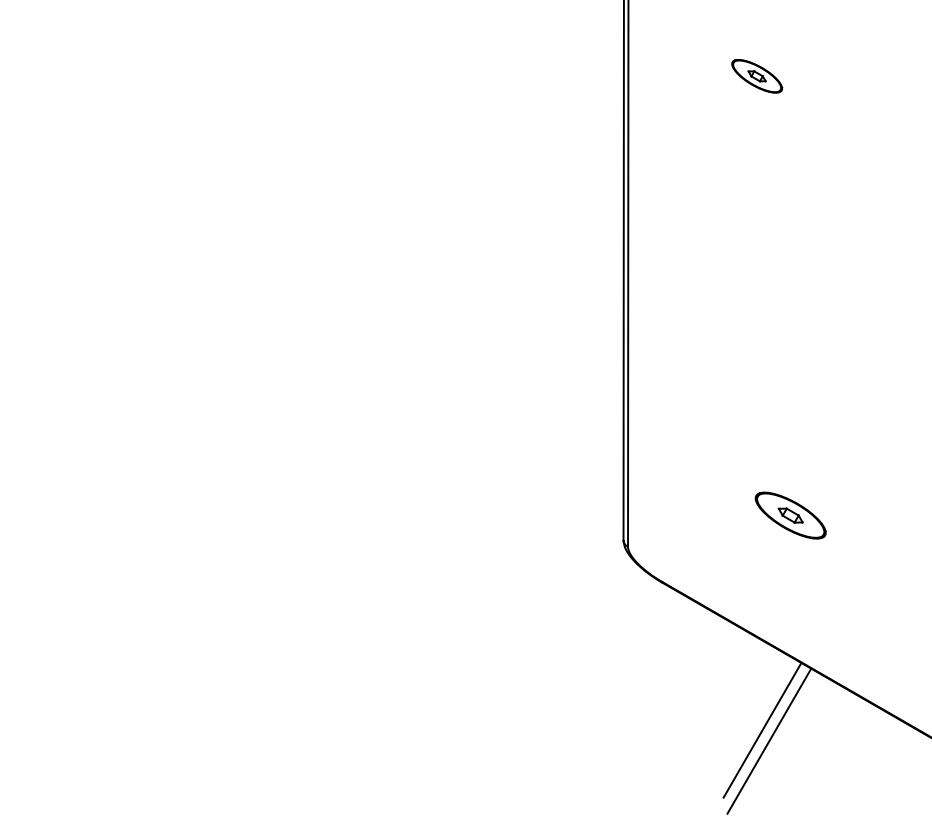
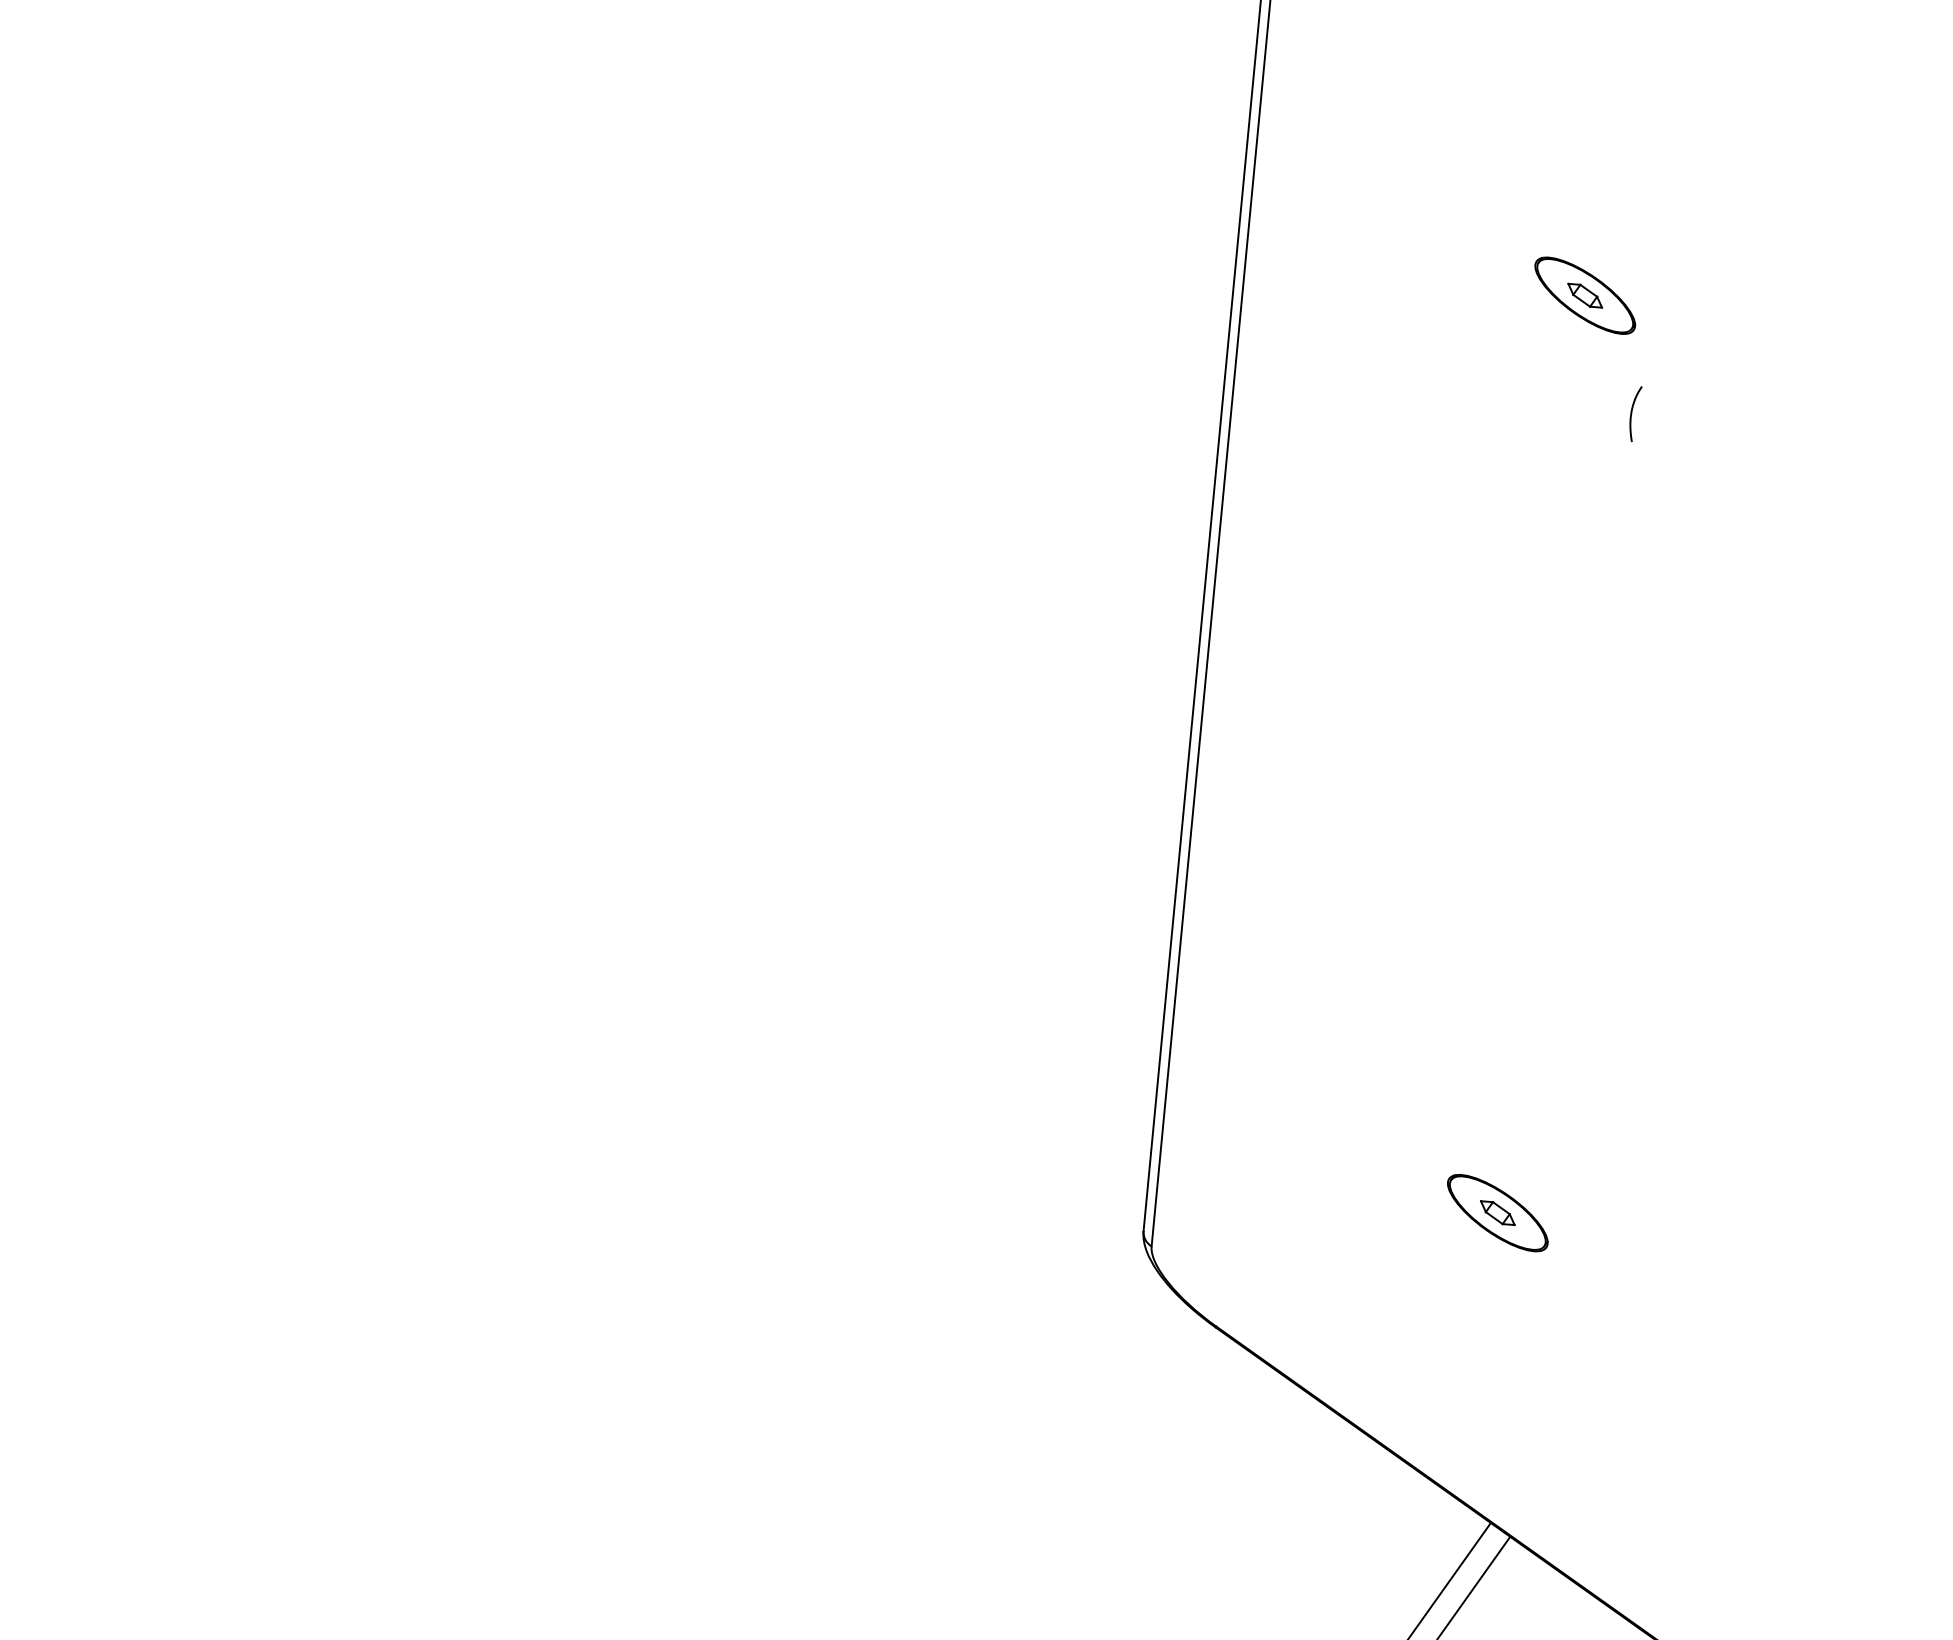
part: (757, 76) -> (1585, 296), moved
curve: (819, 129) -> (1633, 412), added
part: (790, 515) -> (1497, 1212), size x0.71

